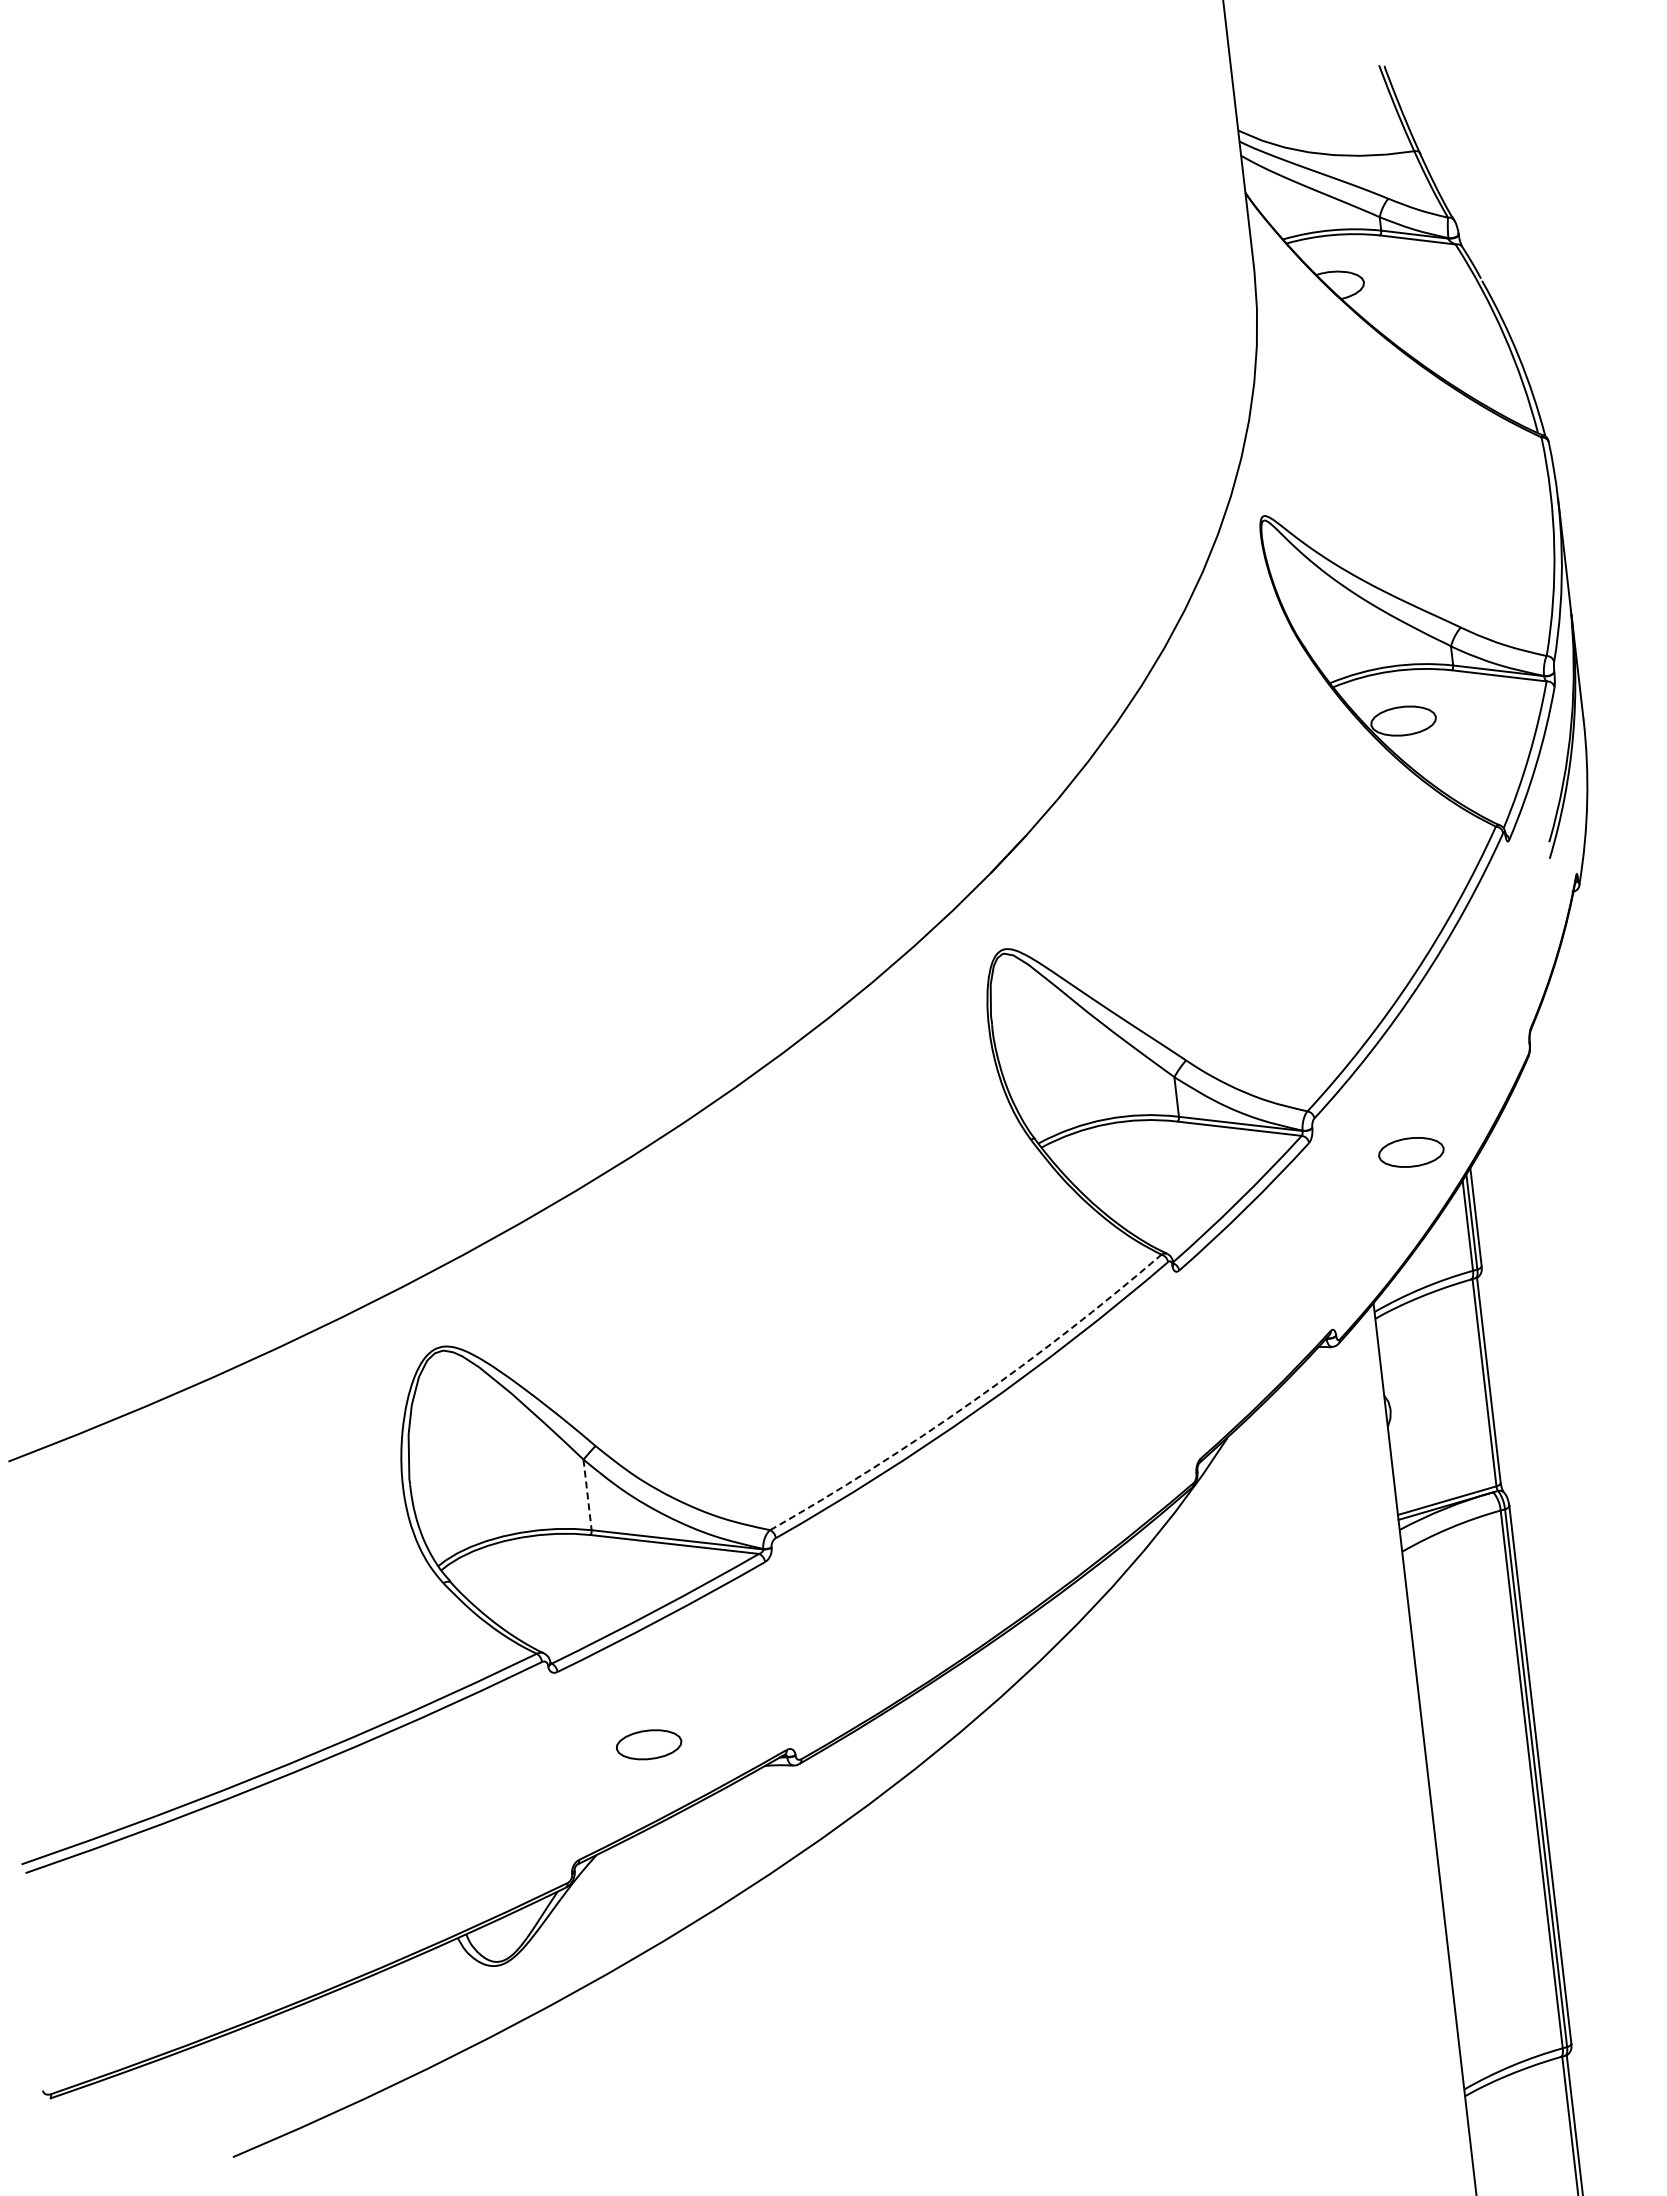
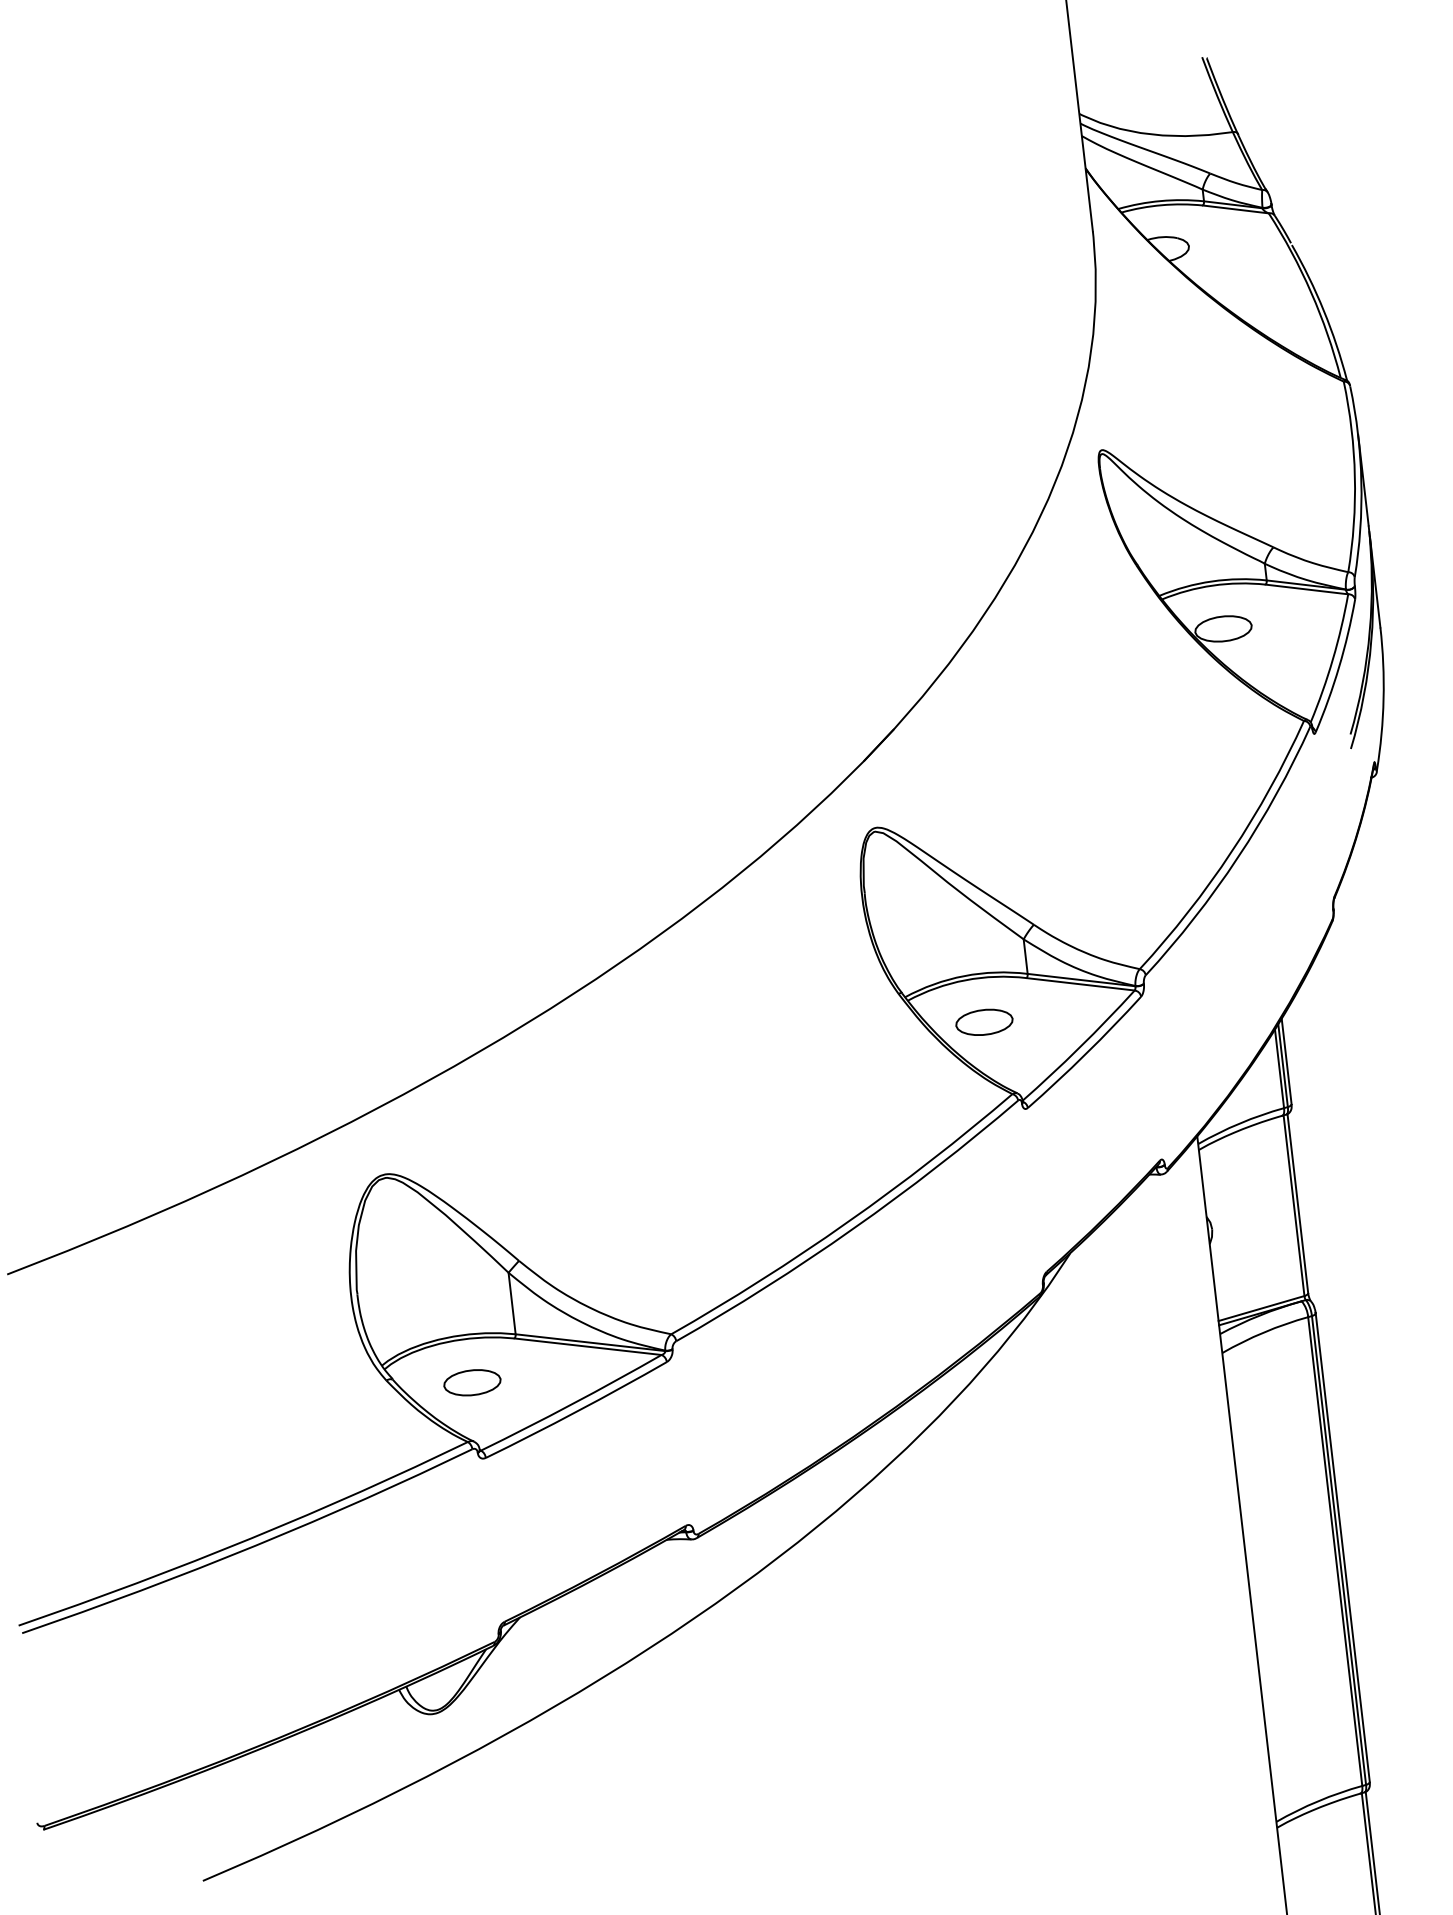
part: (1411, 1152) -> (984, 1022), moved
arc: (972, 1401) -> (847, 1222), dashed -> solid
line: (587, 1494) -> (512, 1303), dashed -> solid
part: (648, 1744) -> (471, 1382), moved

